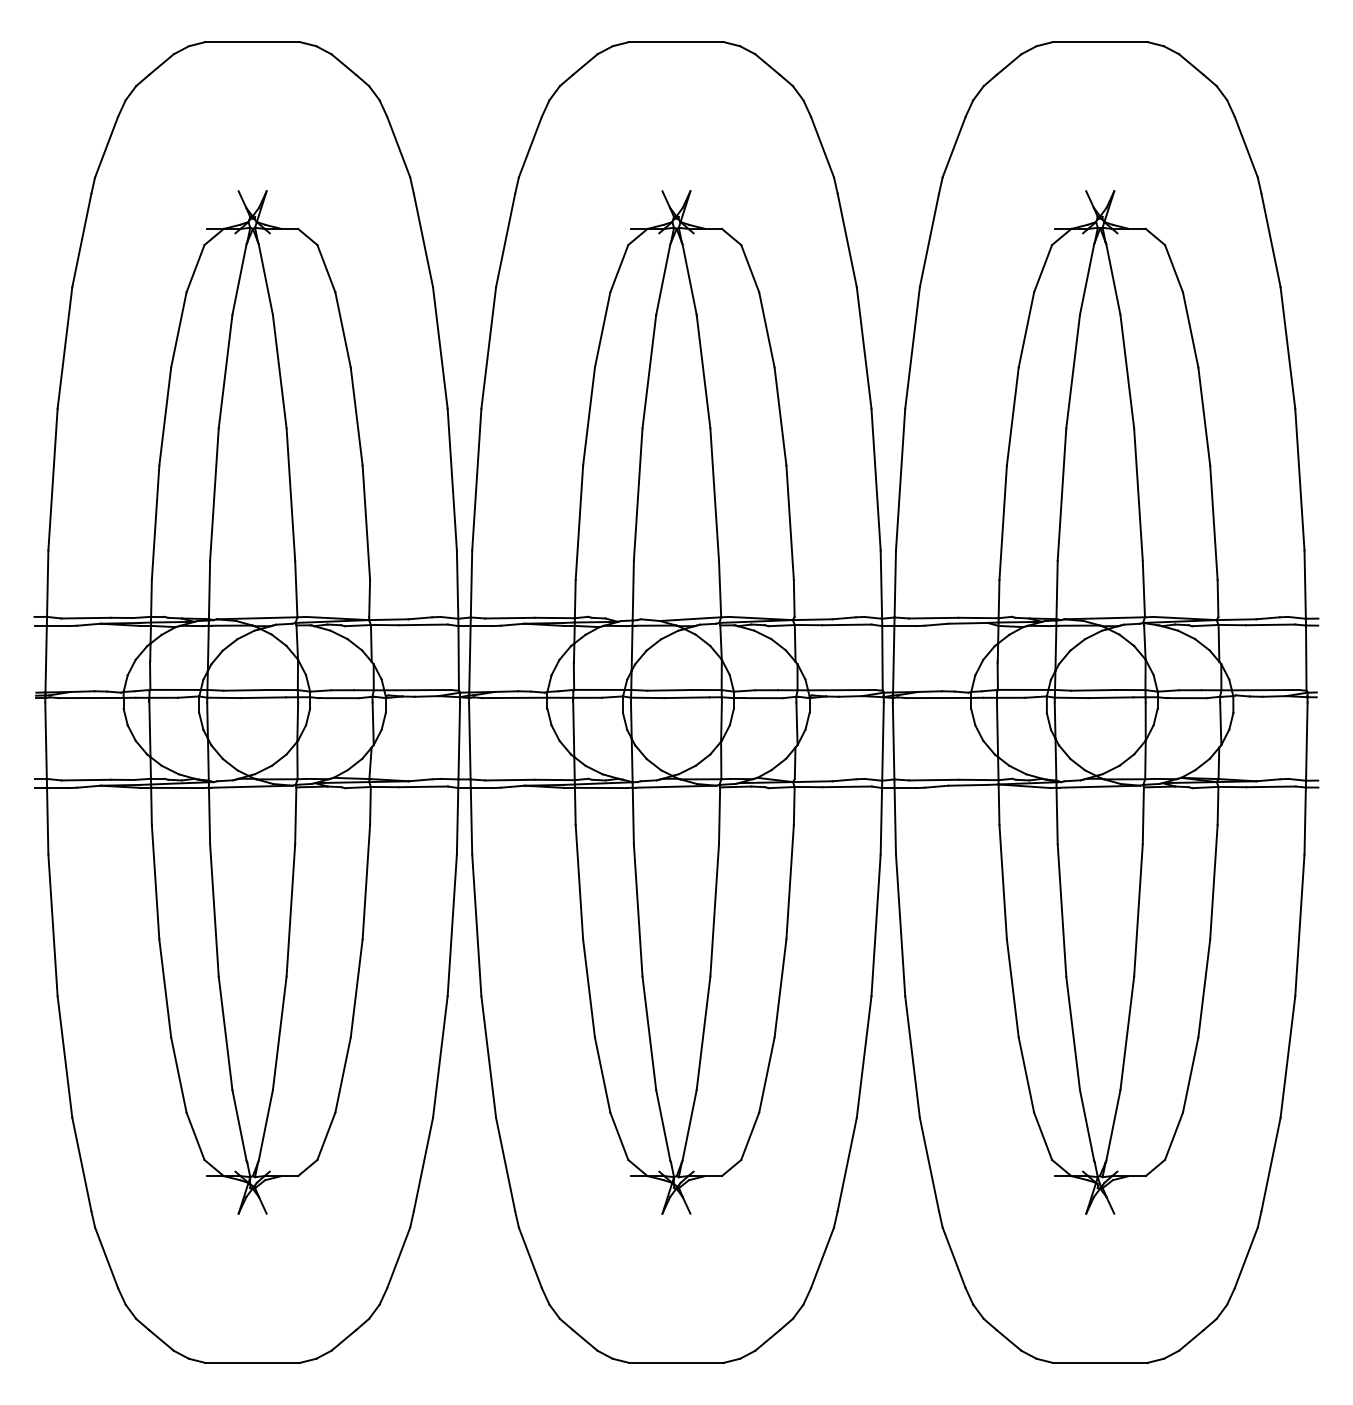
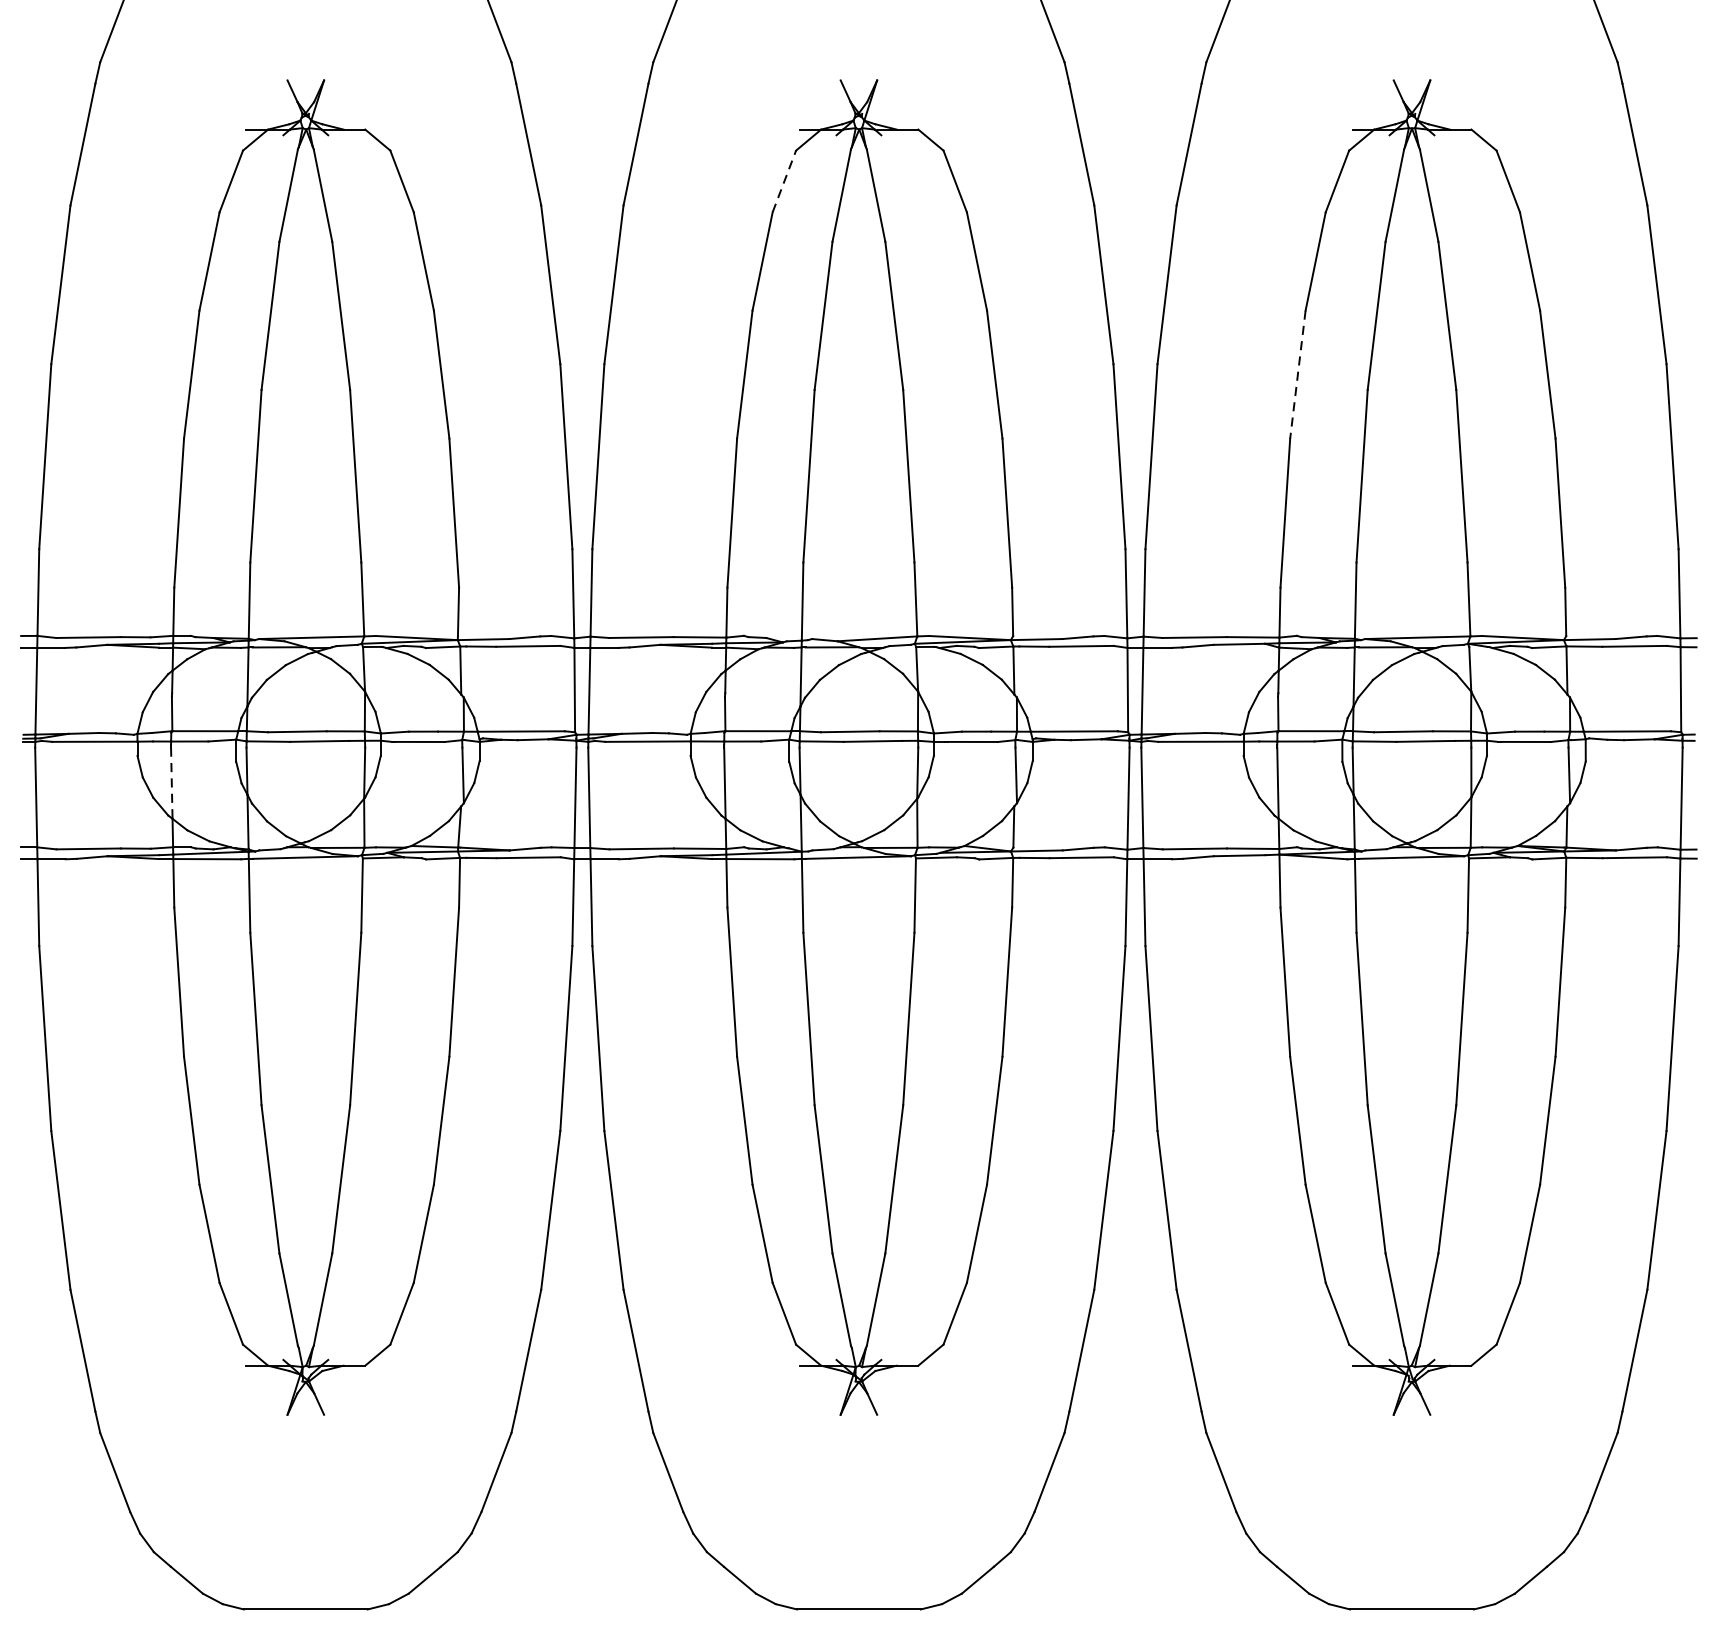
line: (619, 268) -> (784, 181), solid -> dashed
line: (1012, 417) -> (1297, 375), solid -> dashed
line: (149, 730) -> (171, 784), solid -> dashed

